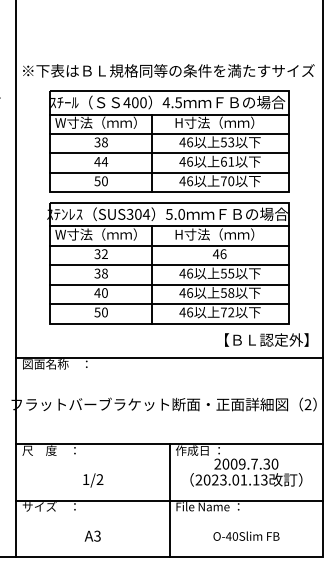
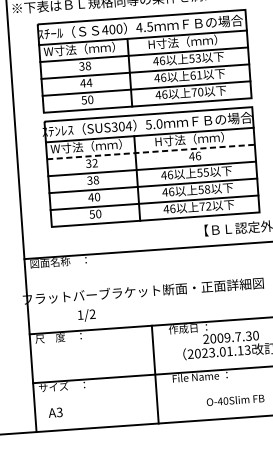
line: (170, 245) -> (151, 151), solid -> dashed
text: (93, 480) -> (87, 315), moved
line: (169, 500) -> (155, 374), moved
text: (92, 535) -> (55, 412), moved

